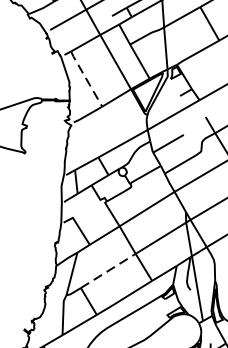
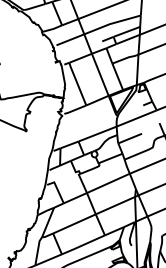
line: (86, 78) -> (77, 83), dashed -> solid
line: (108, 270) -> (74, 223), dashed -> solid

